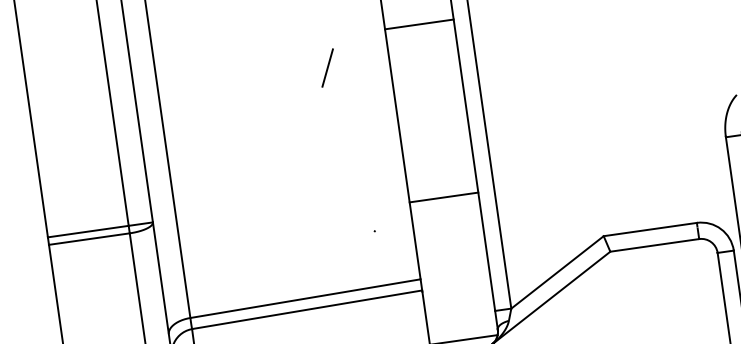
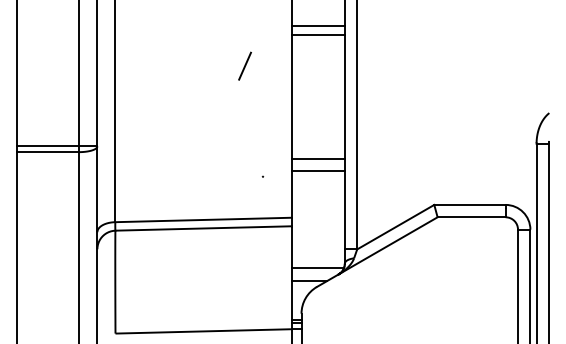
line: (421, 36) -> (318, 35), added
line: (326, 67) -> (244, 65), moved
line: (446, 212) -> (318, 170), added

